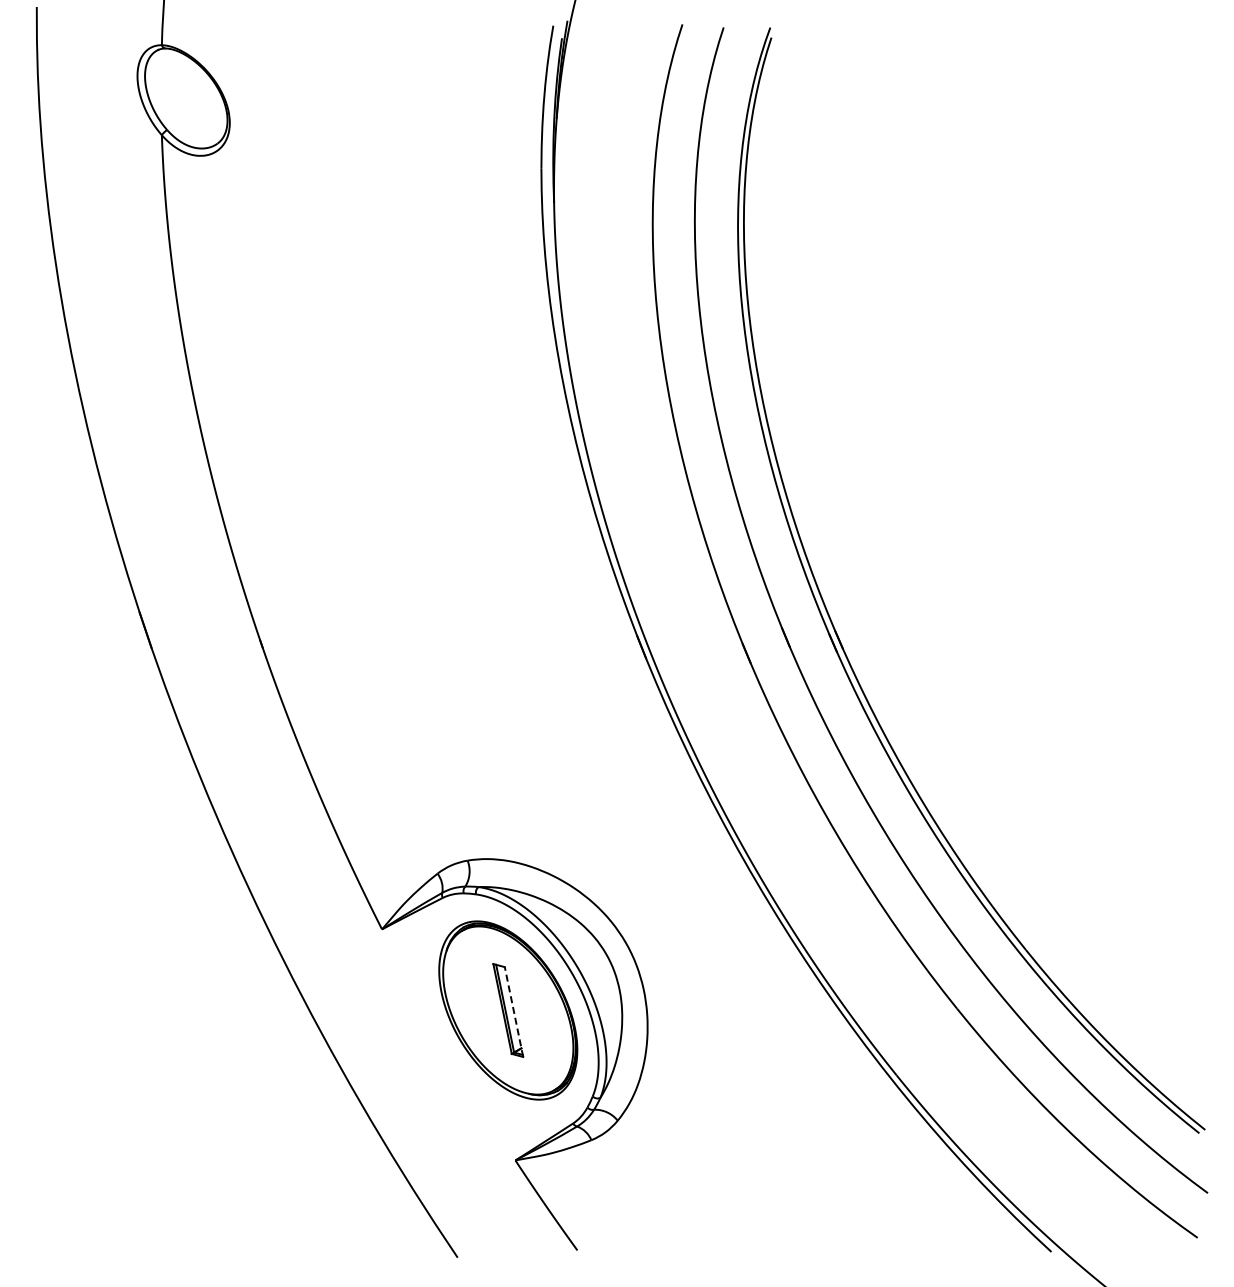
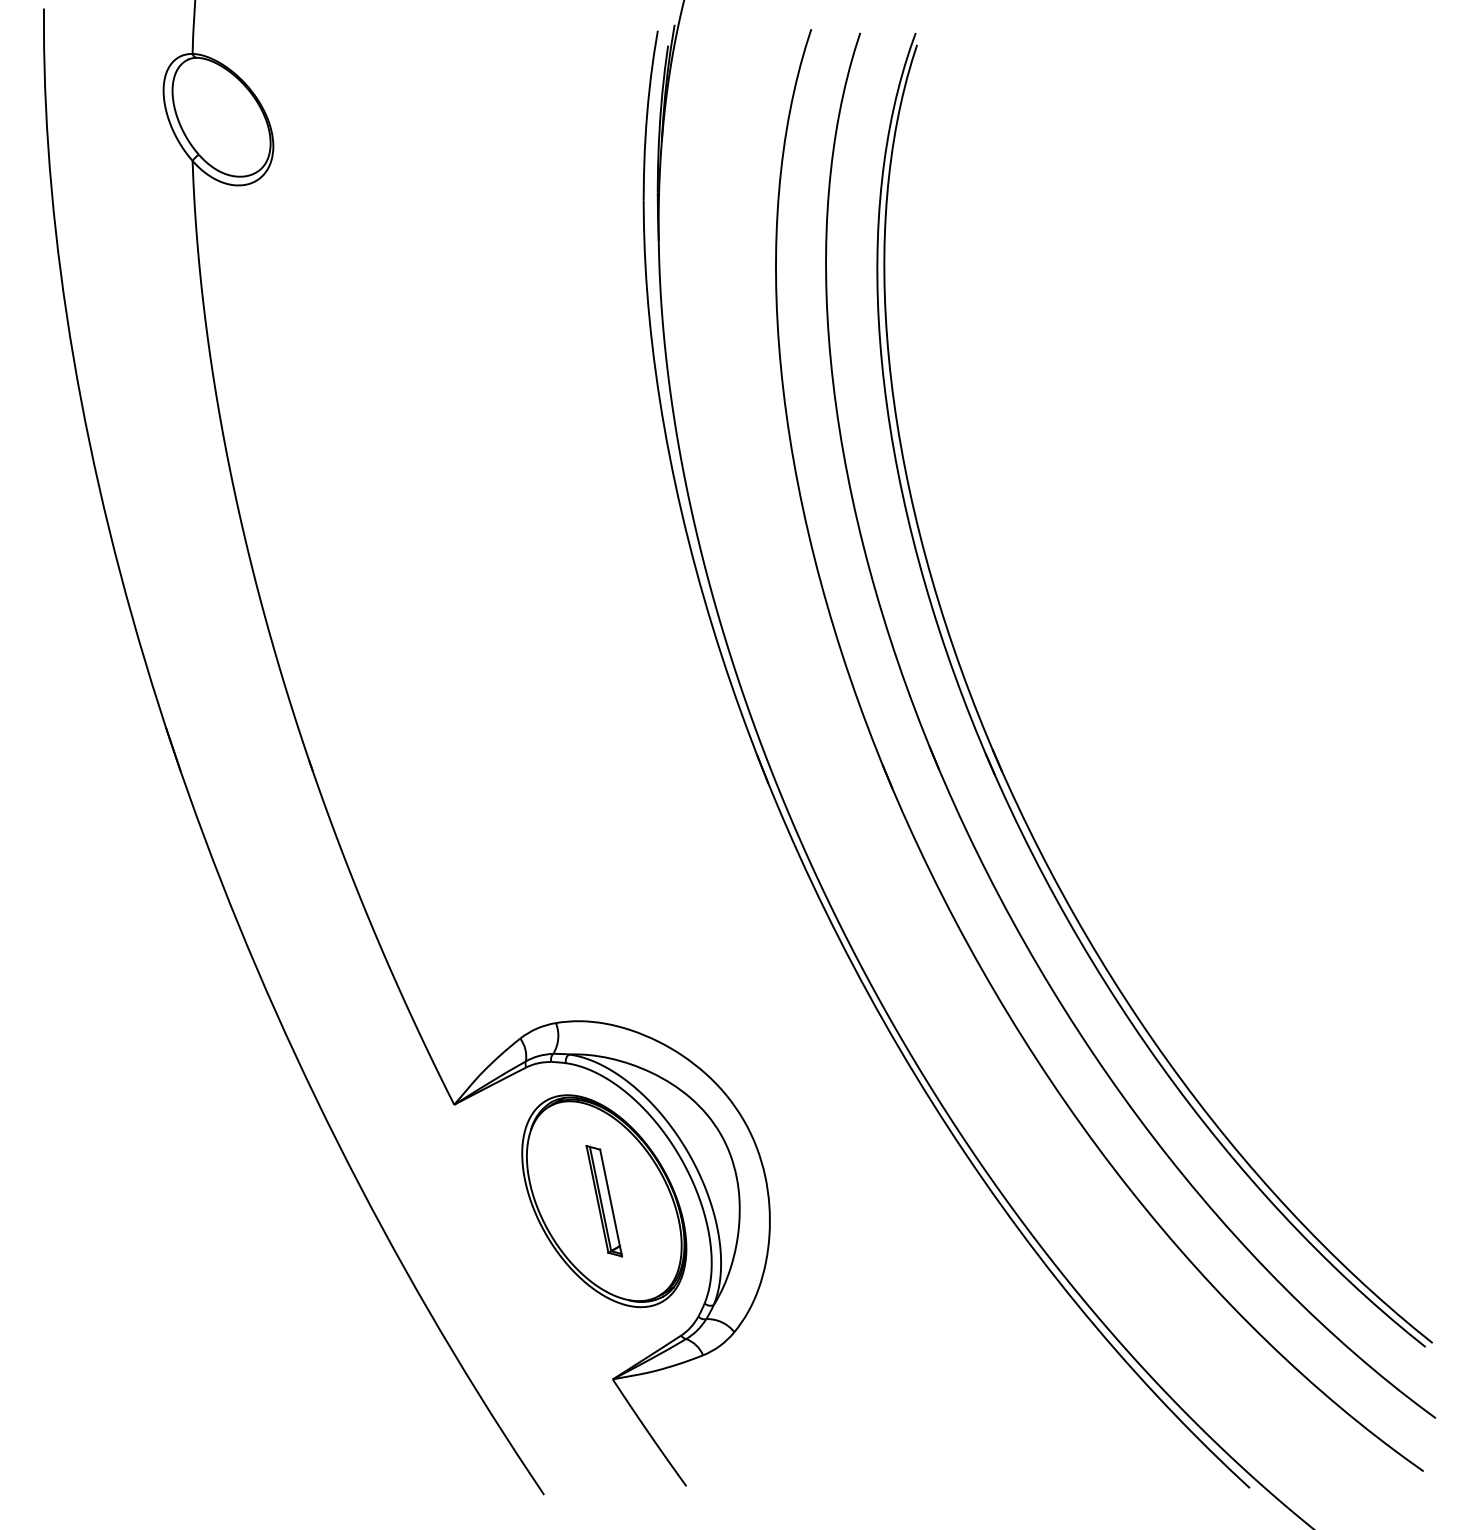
line: (514, 1012) -> (611, 1203), dashed -> solid

